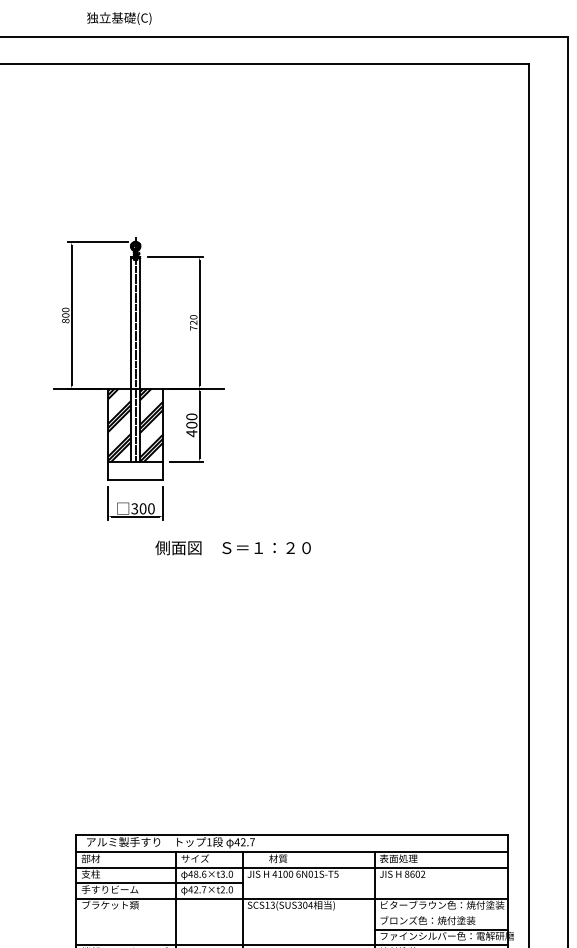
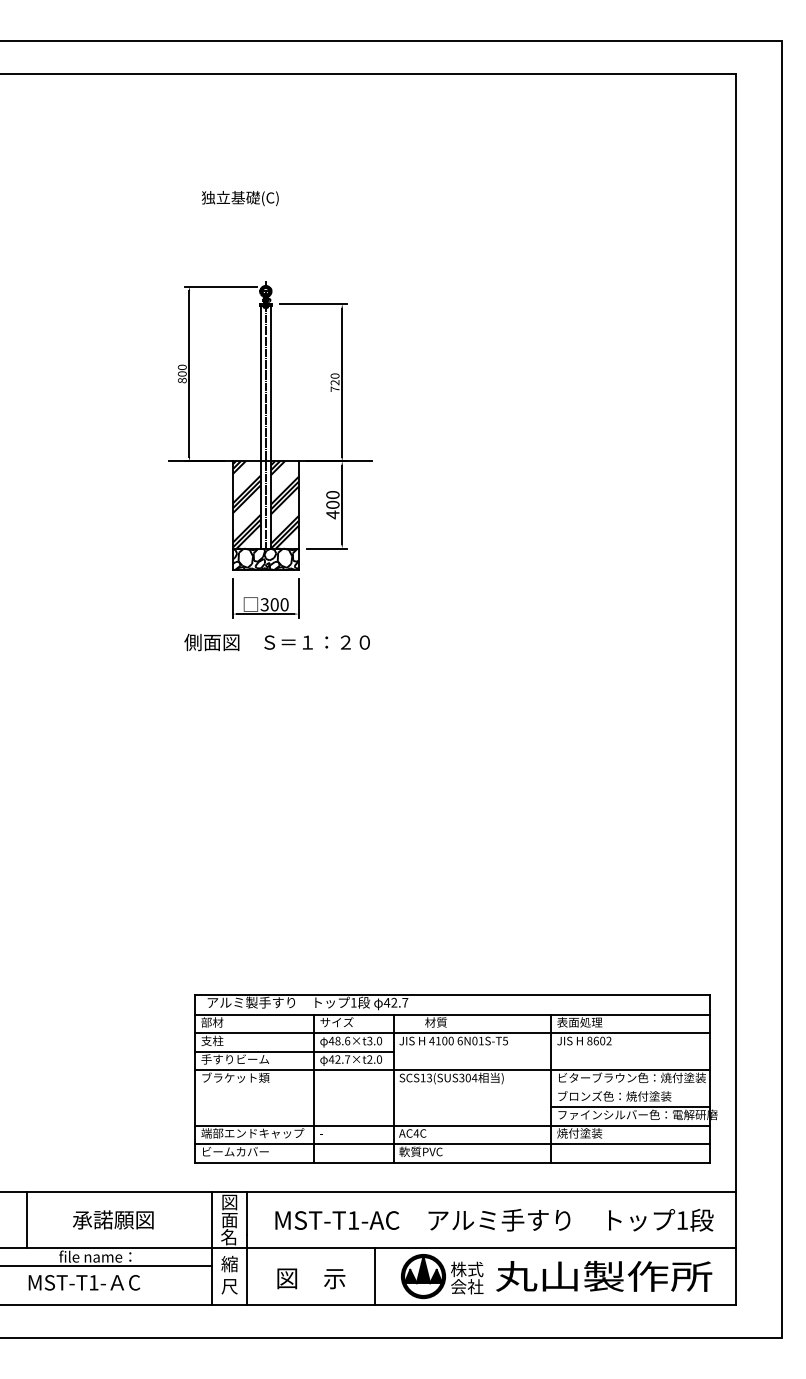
text: (118, 18) -> (239, 198), moved
hatch: (135, 470) -> (265, 559), added
text: (232, 547) -> (276, 642), moved

